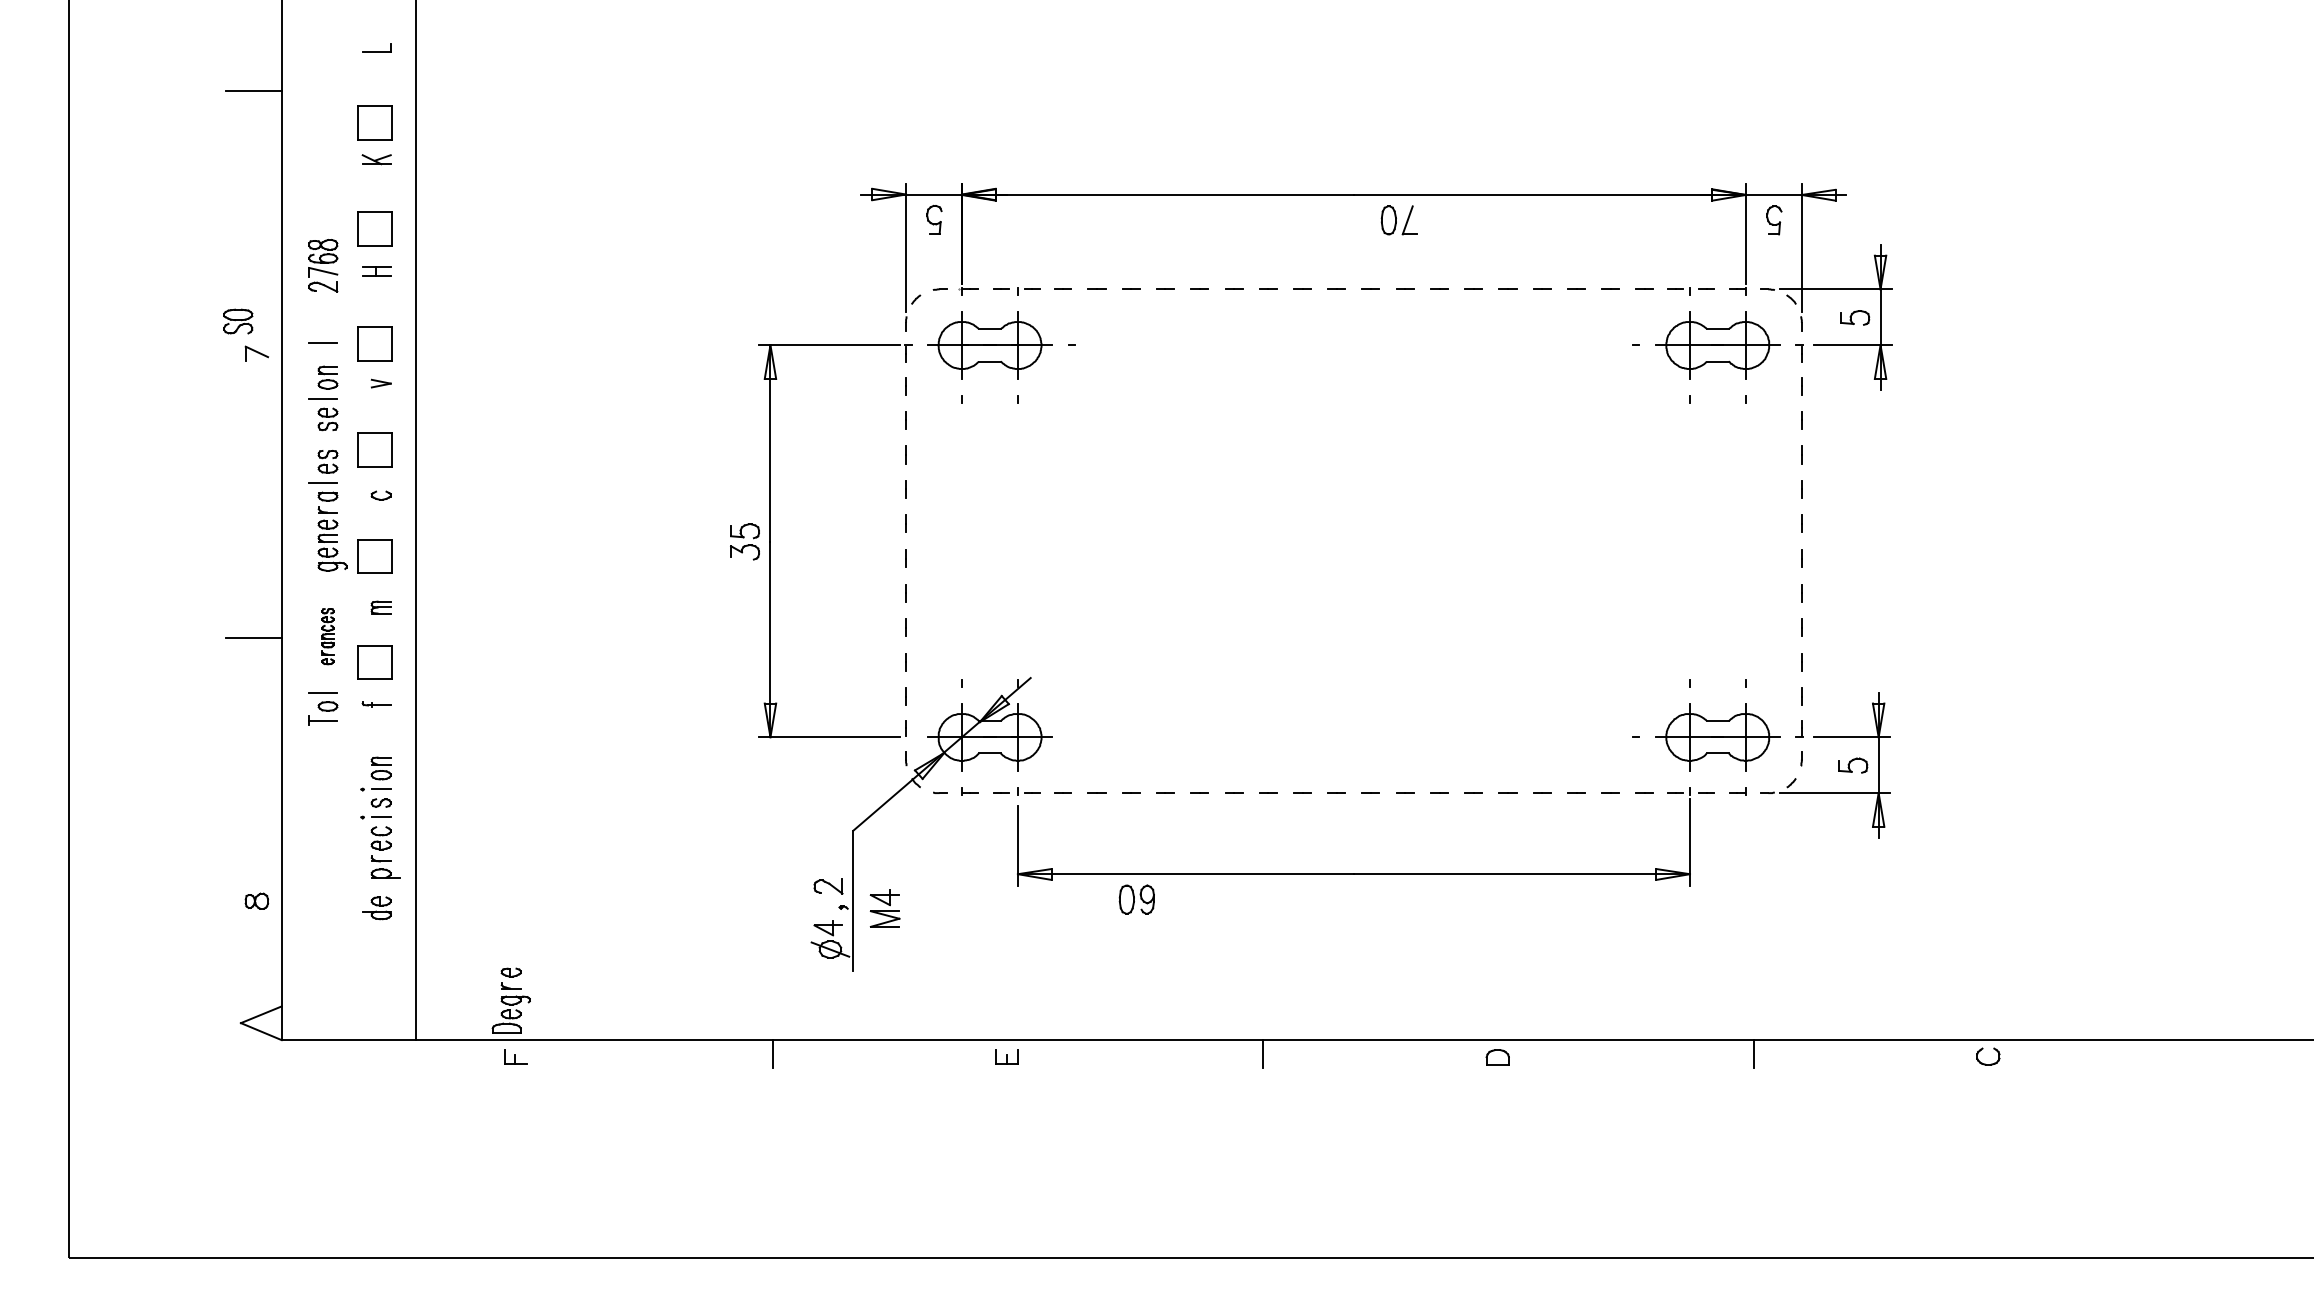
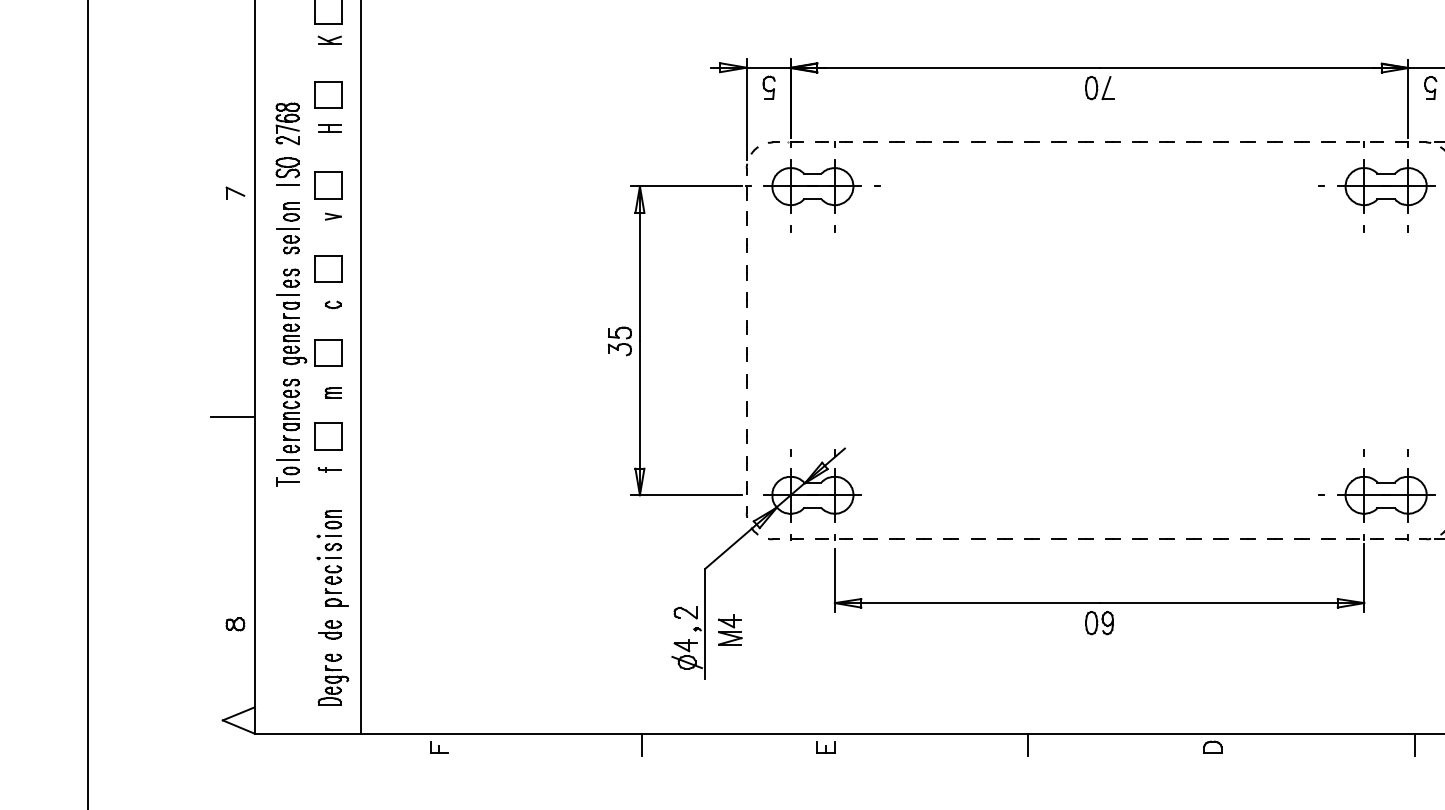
part: (1398, 220) -> (1099, 88), moved
part: (238, 321) -> (287, 167), moved
part: (327, 636) -> (291, 415), size x1.67
part: (1136, 899) -> (1099, 623), moved
part: (510, 1000) -> (332, 679), moved

